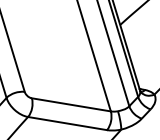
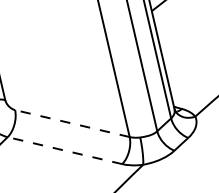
line: (70, 104) -> (71, 122), solid -> dashed
line: (67, 123) -> (64, 150), solid -> dashed

